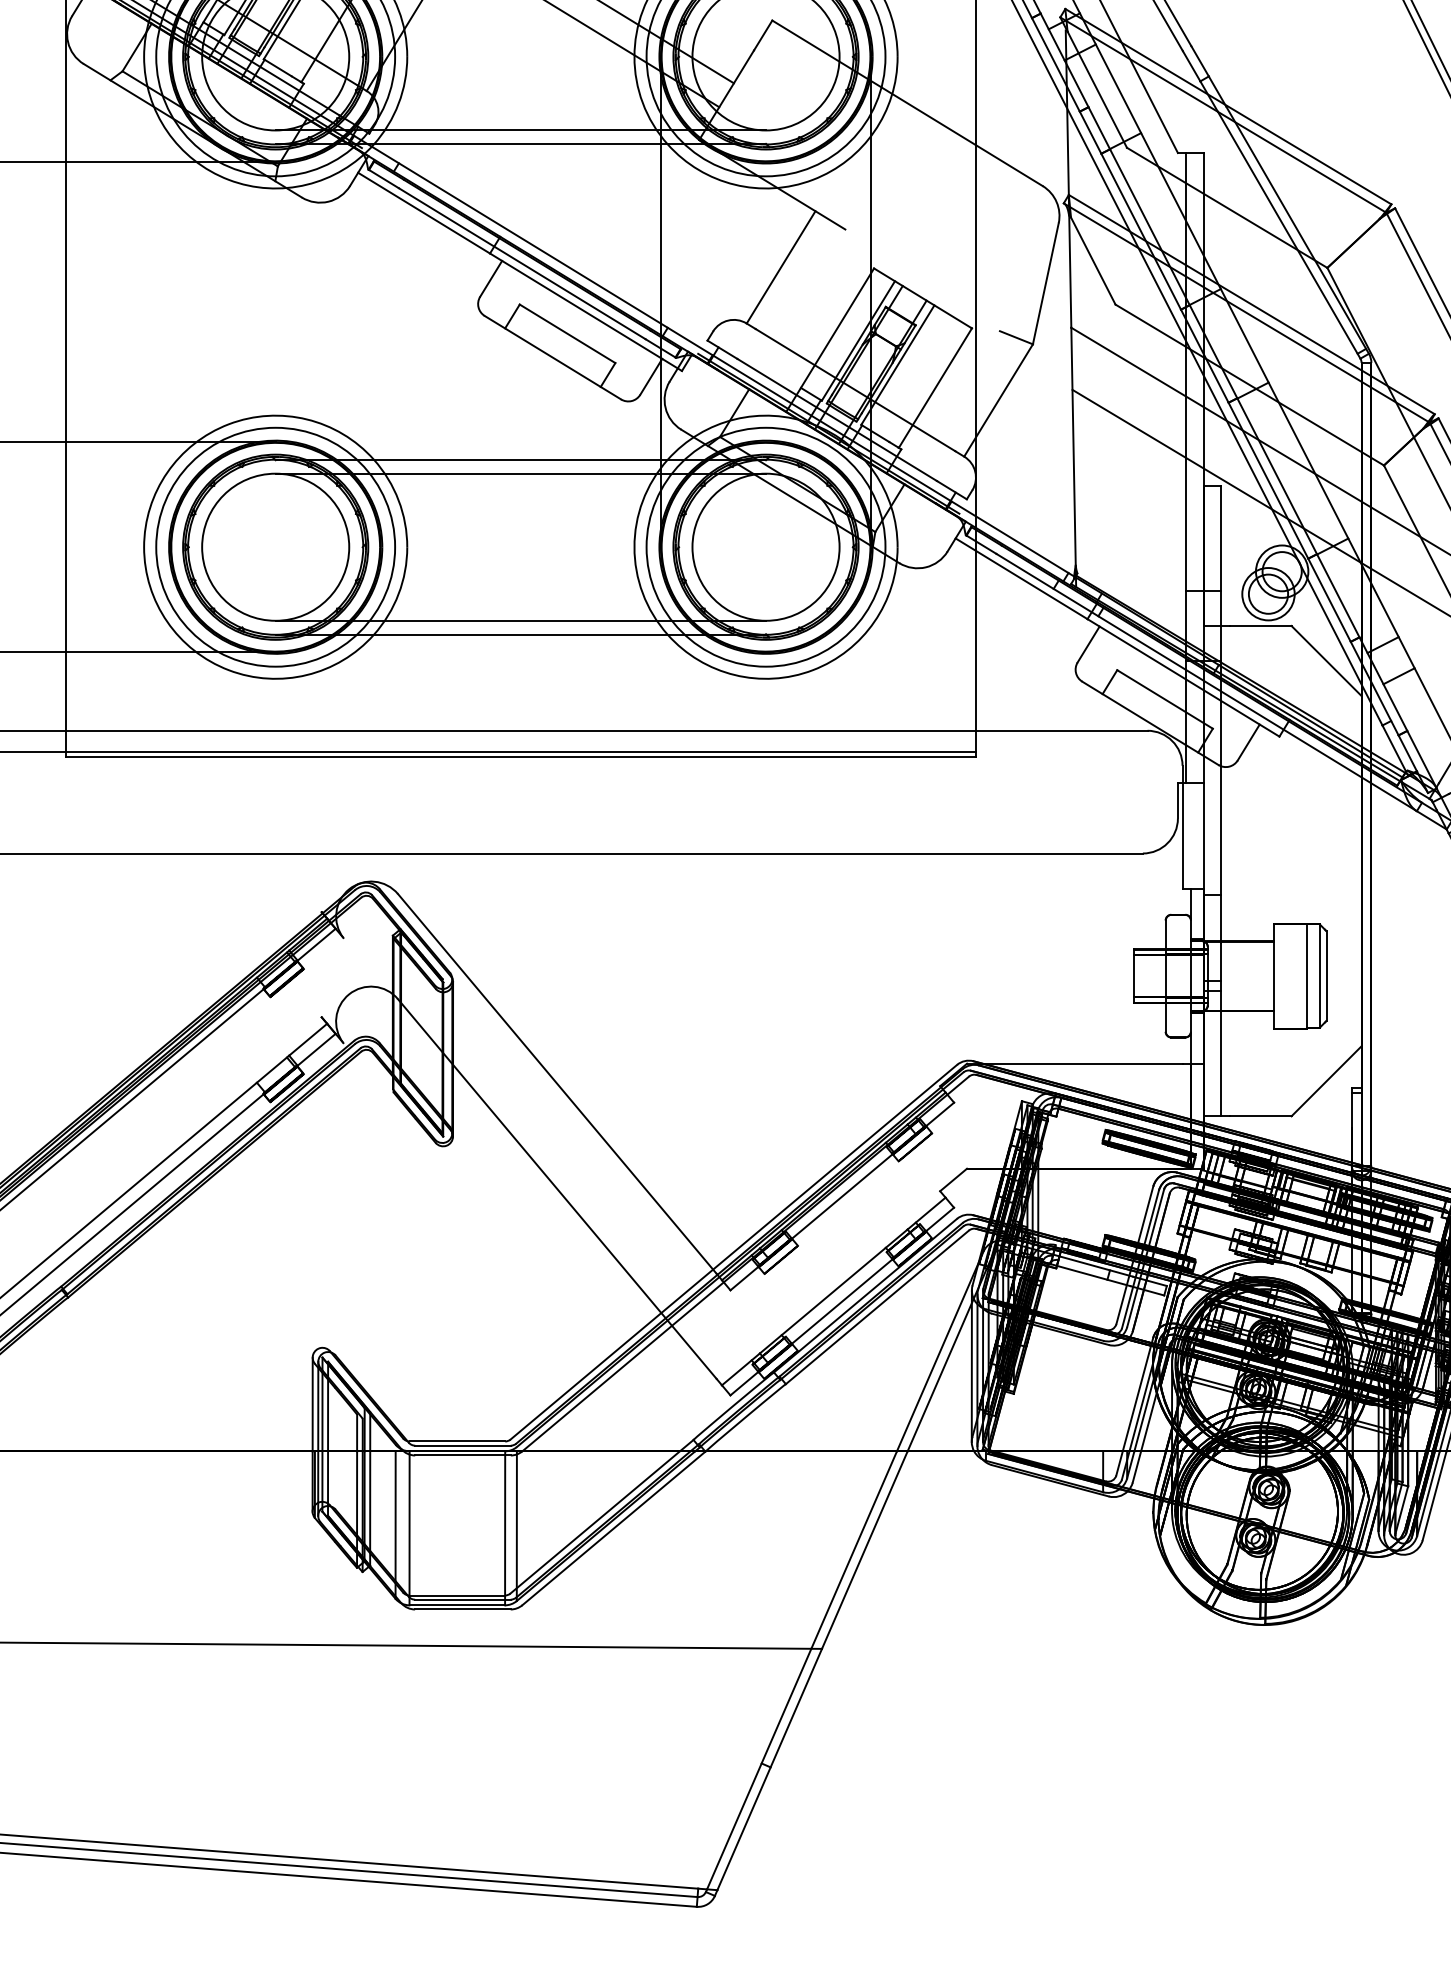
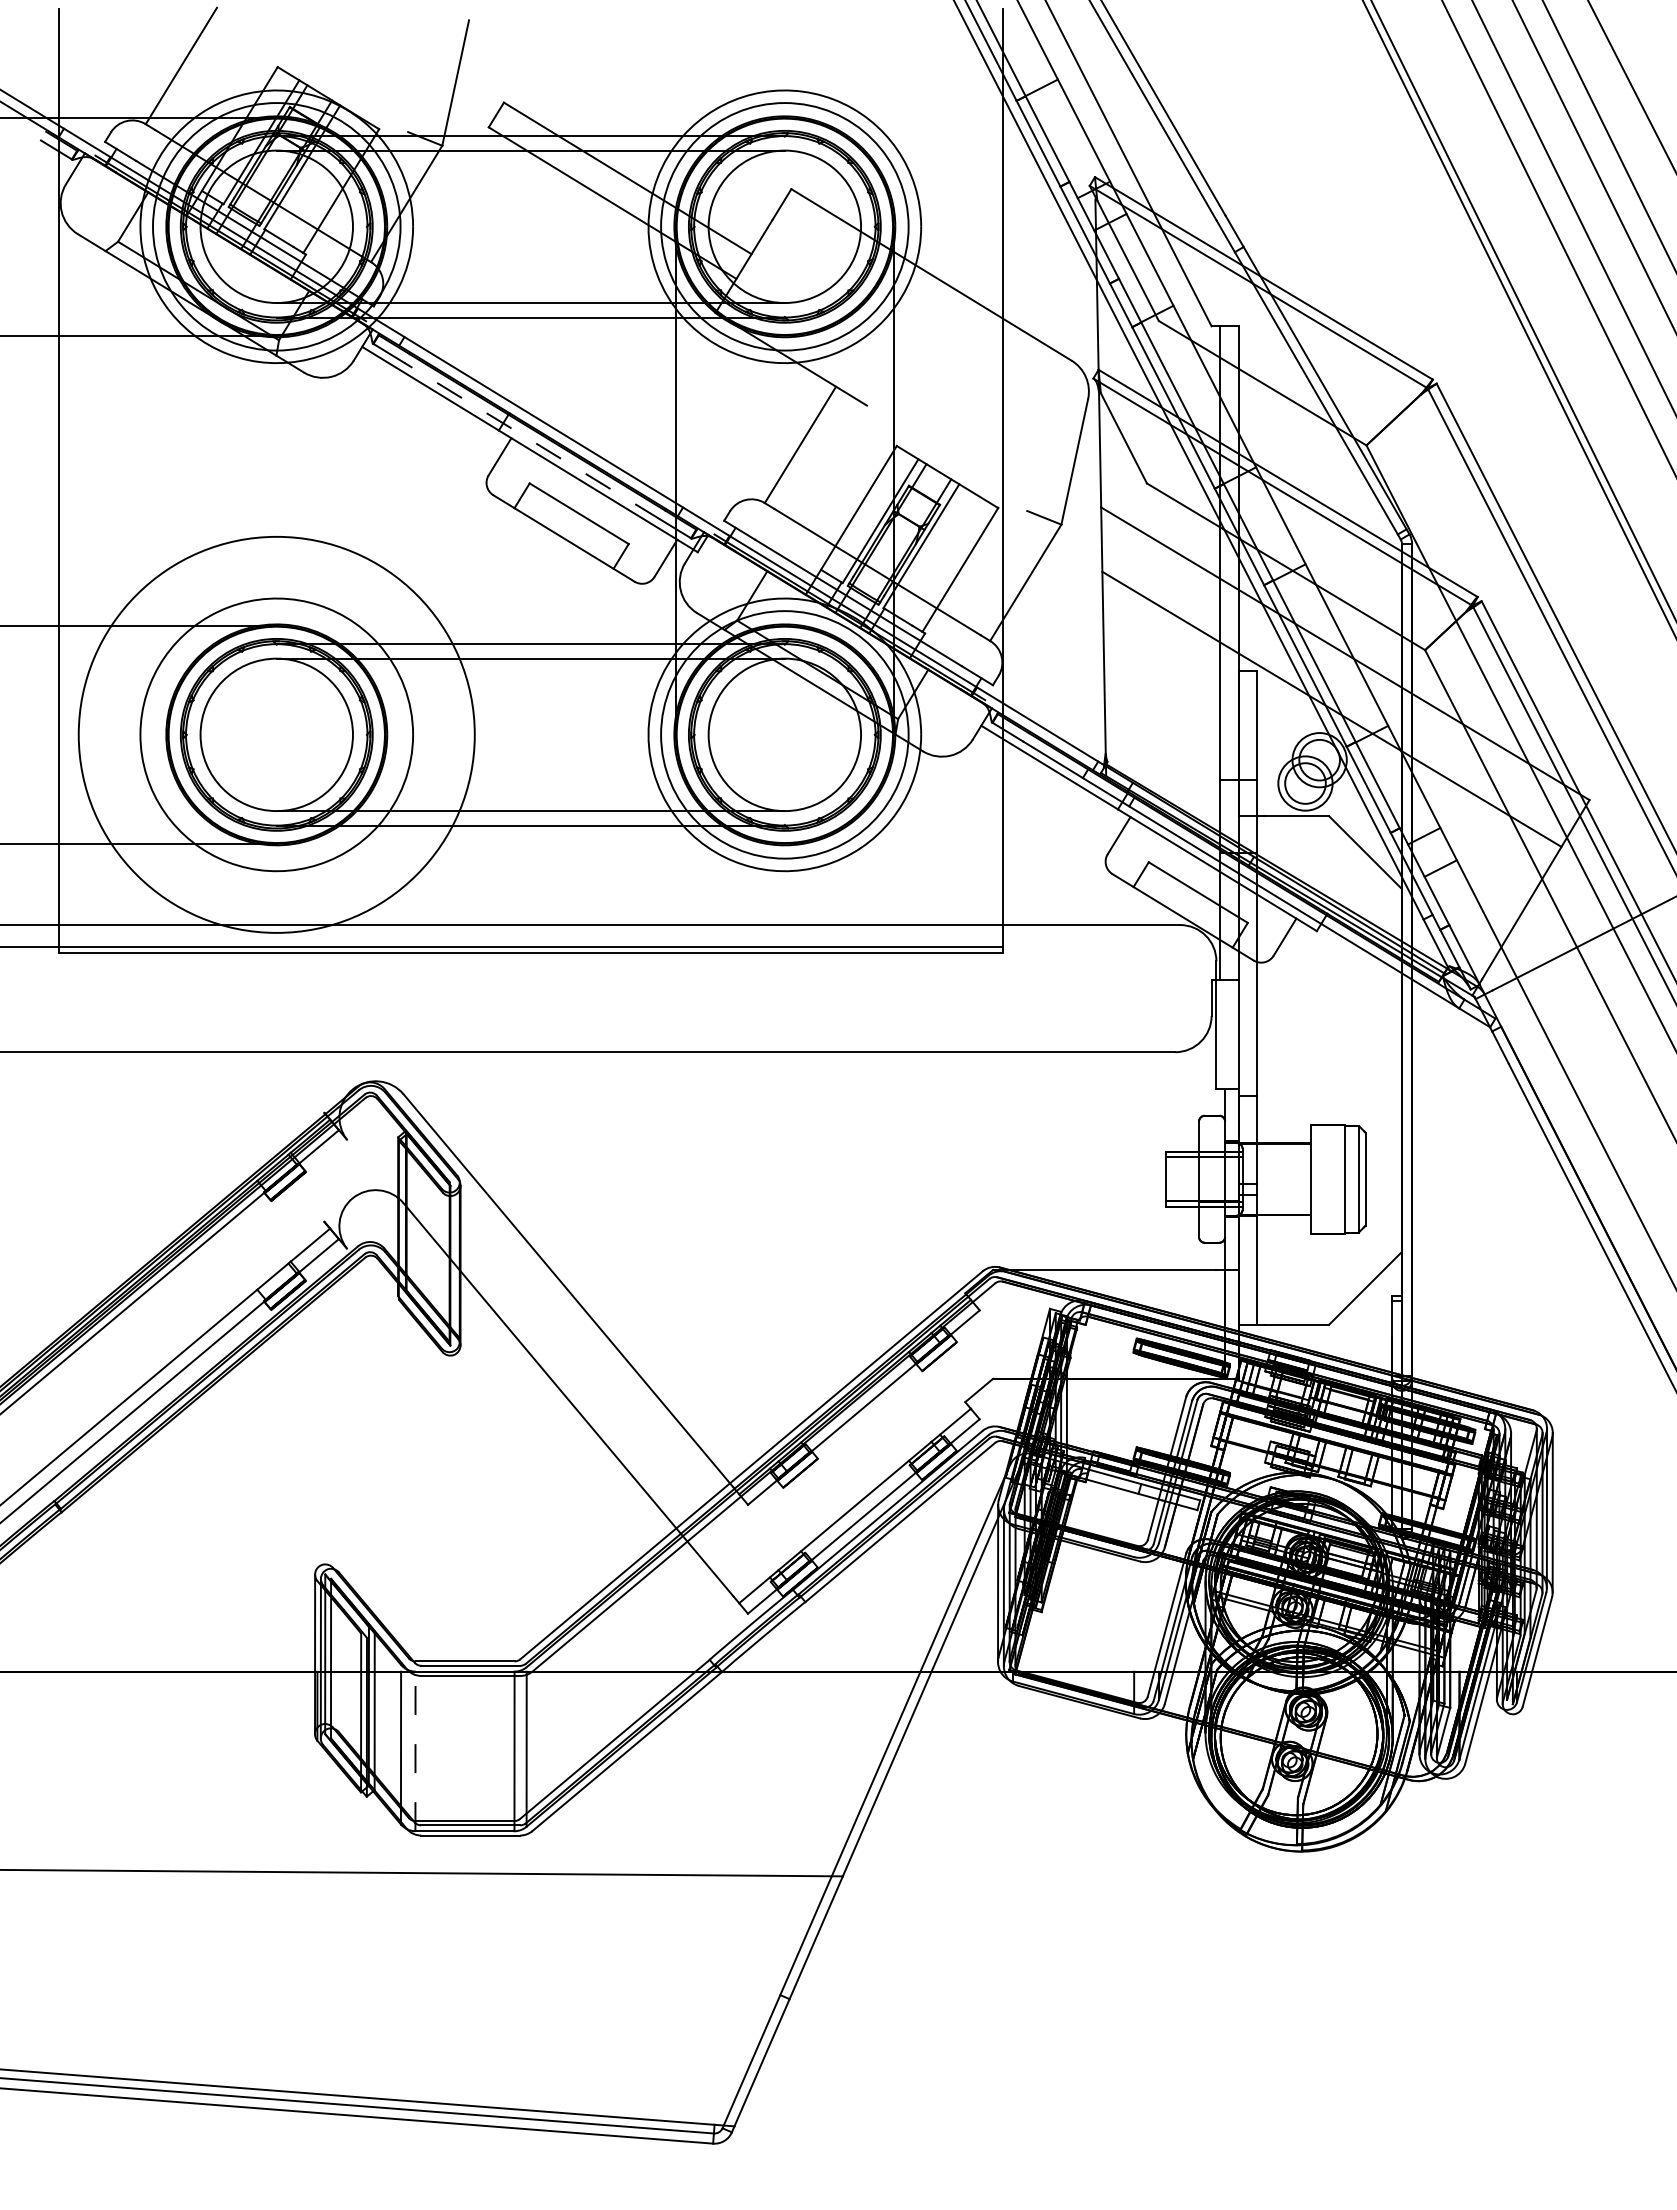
line: (522, 264) -> (532, 441), solid -> dashed
circle: (275, 546) -> (276, 734), size x1.6
line: (409, 1528) -> (415, 1751), solid -> dashed

